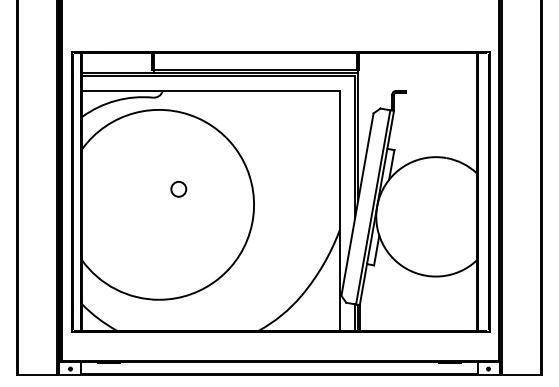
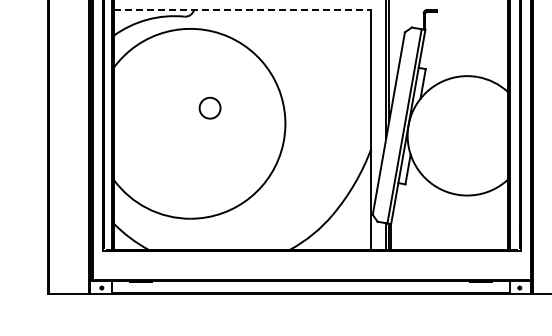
line: (211, 91) -> (242, 10), solid -> dashed
circle: (178, 189) -> (209, 108), size x1.4

